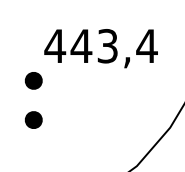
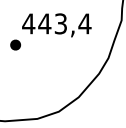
part: (33, 119) -> (15, 68), removed

